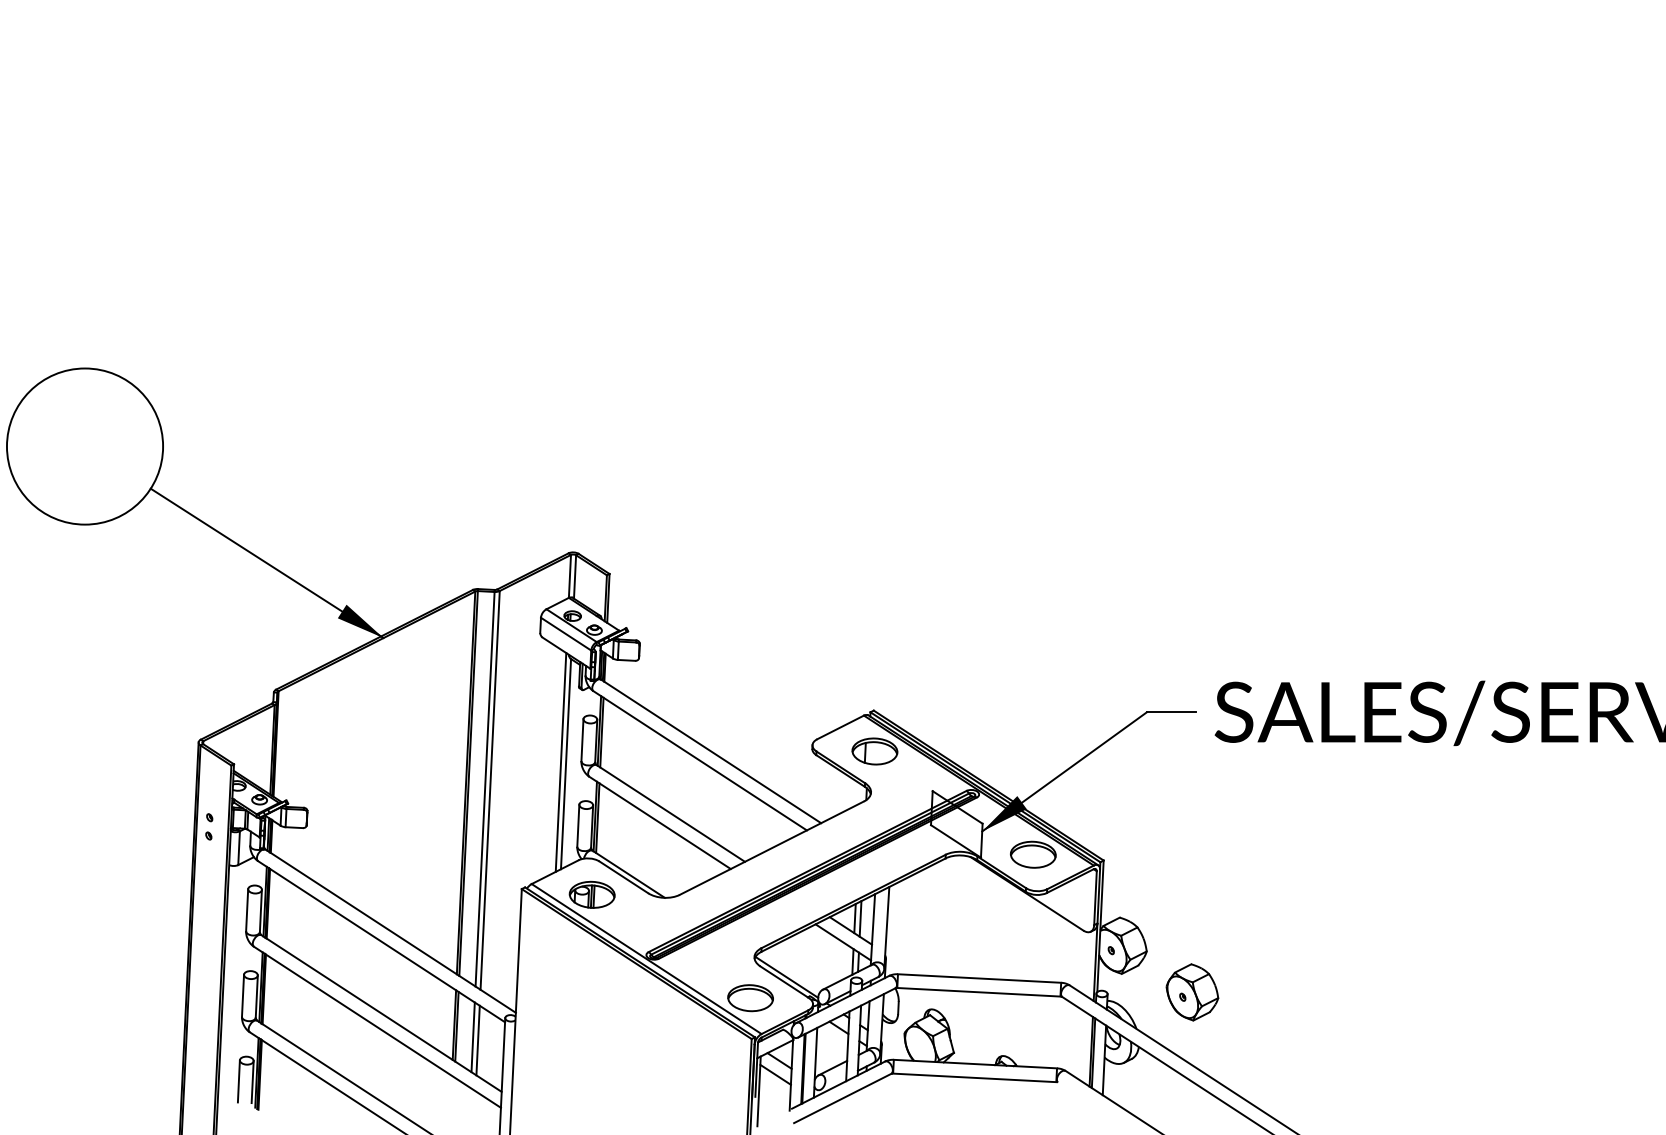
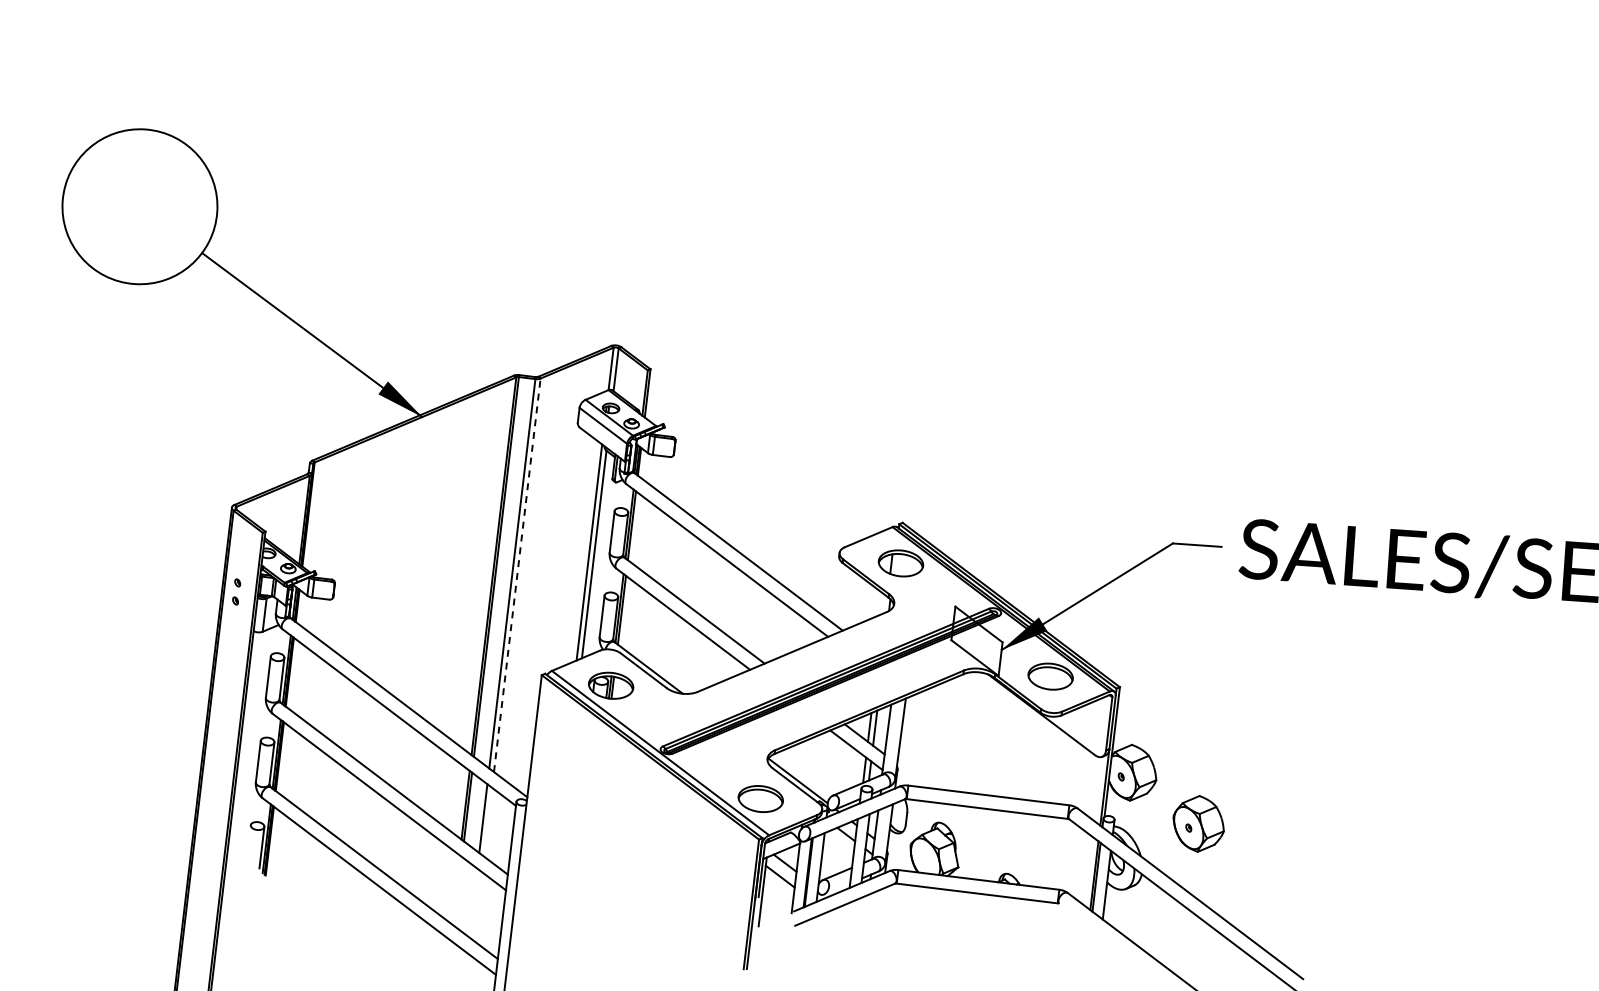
line: (490, 790) -> (517, 575), solid -> dashed
line: (477, 1040) -> (487, 822), removed
line: (238, 1081) -> (247, 846), removed

